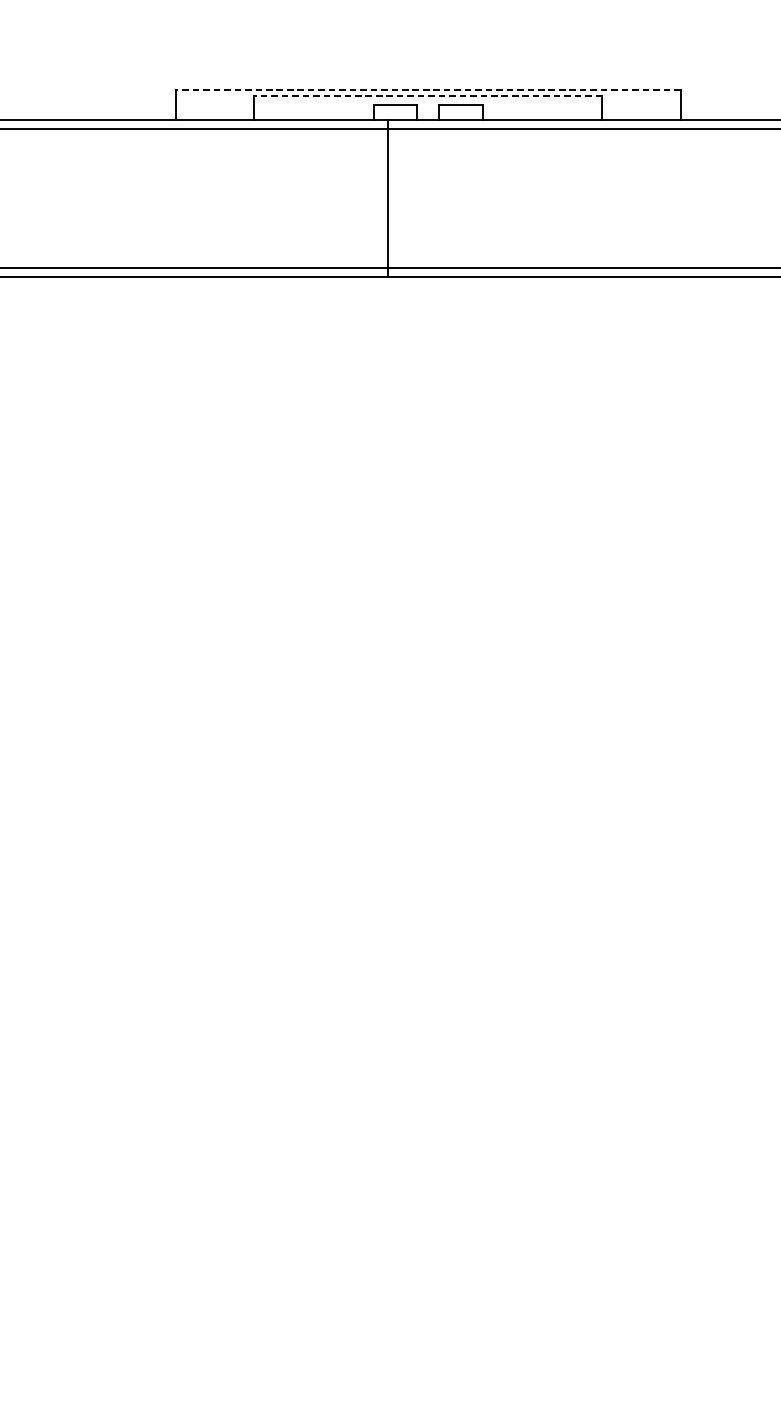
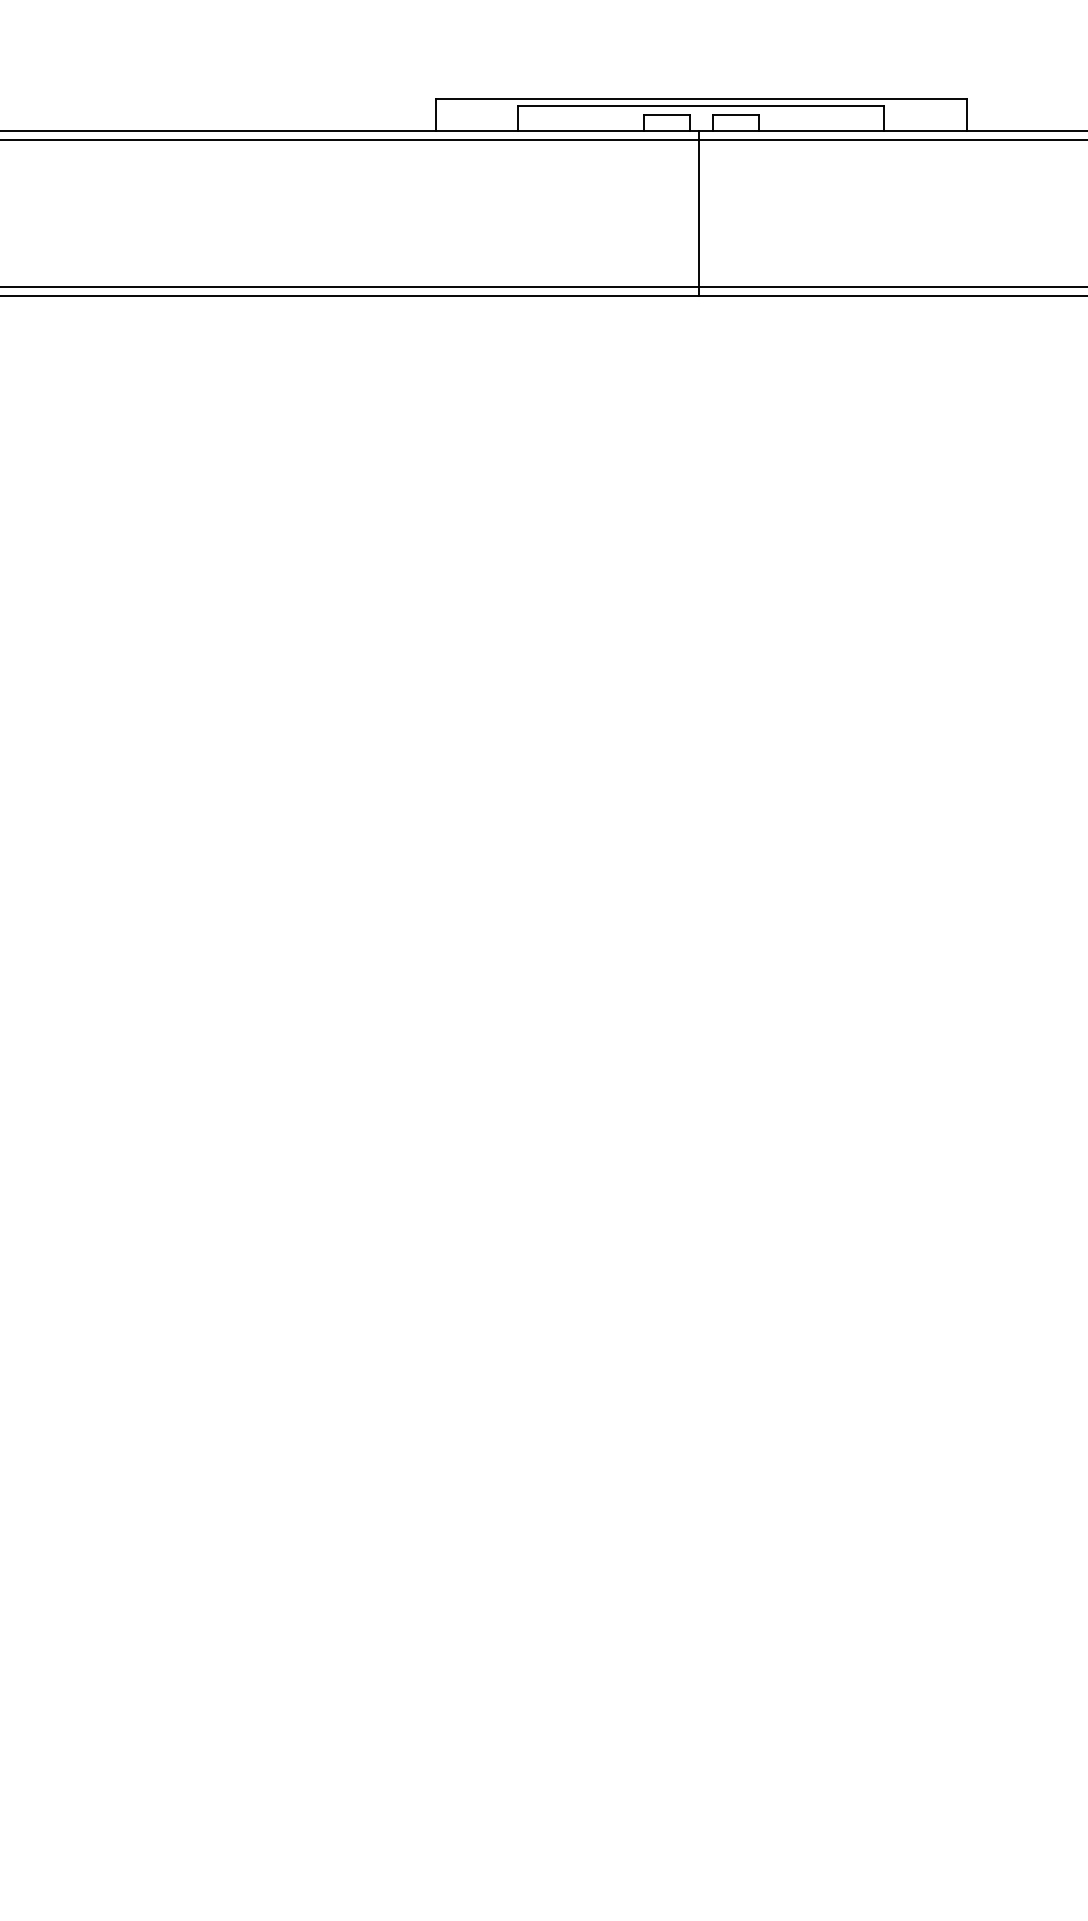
line: (427, 89) -> (700, 98), dashed -> solid
line: (428, 96) -> (701, 105), dashed -> solid
line: (388, 198) -> (699, 213), moved

